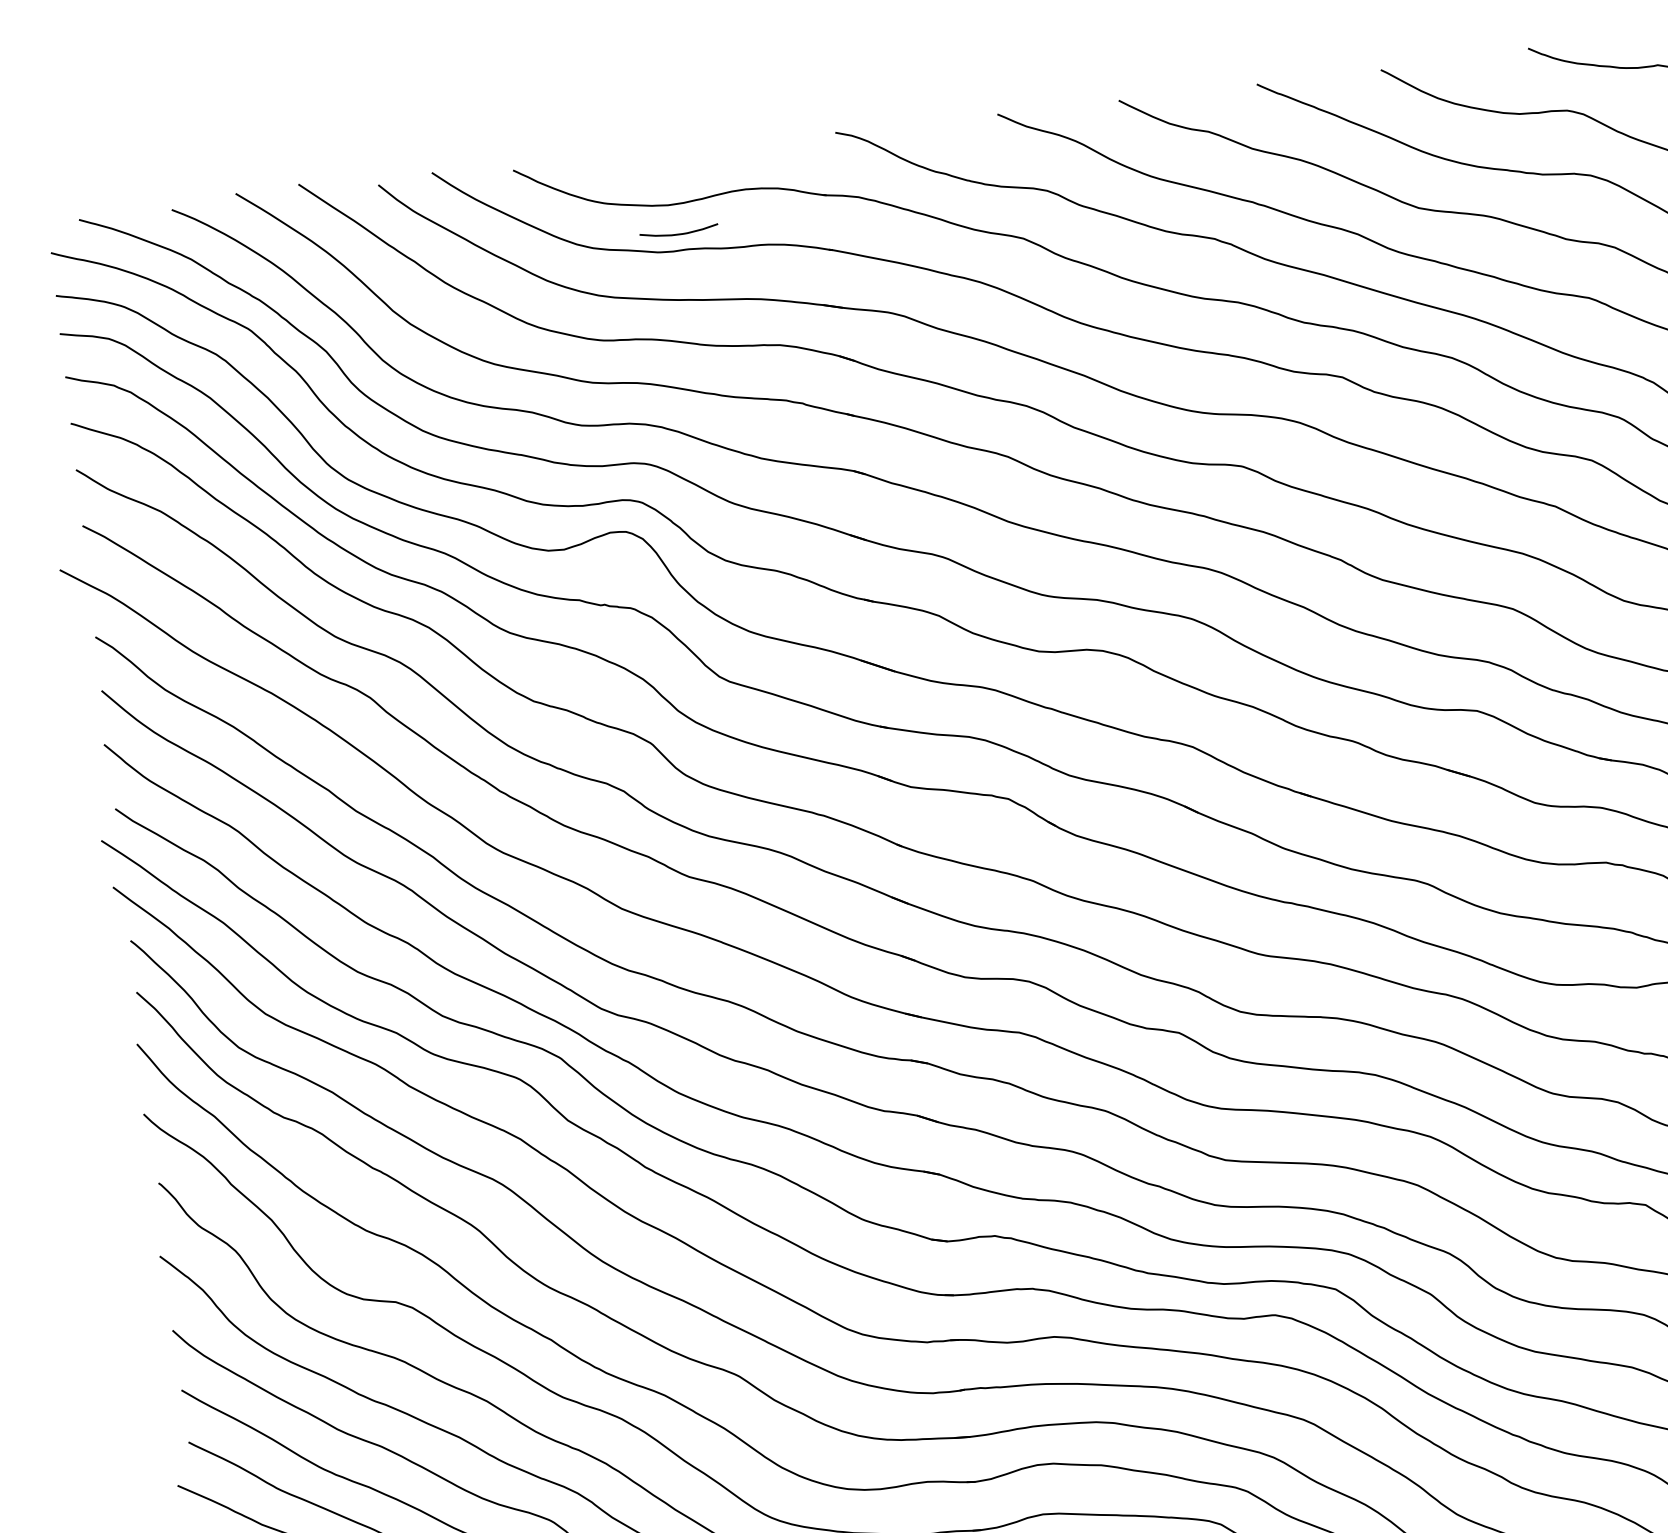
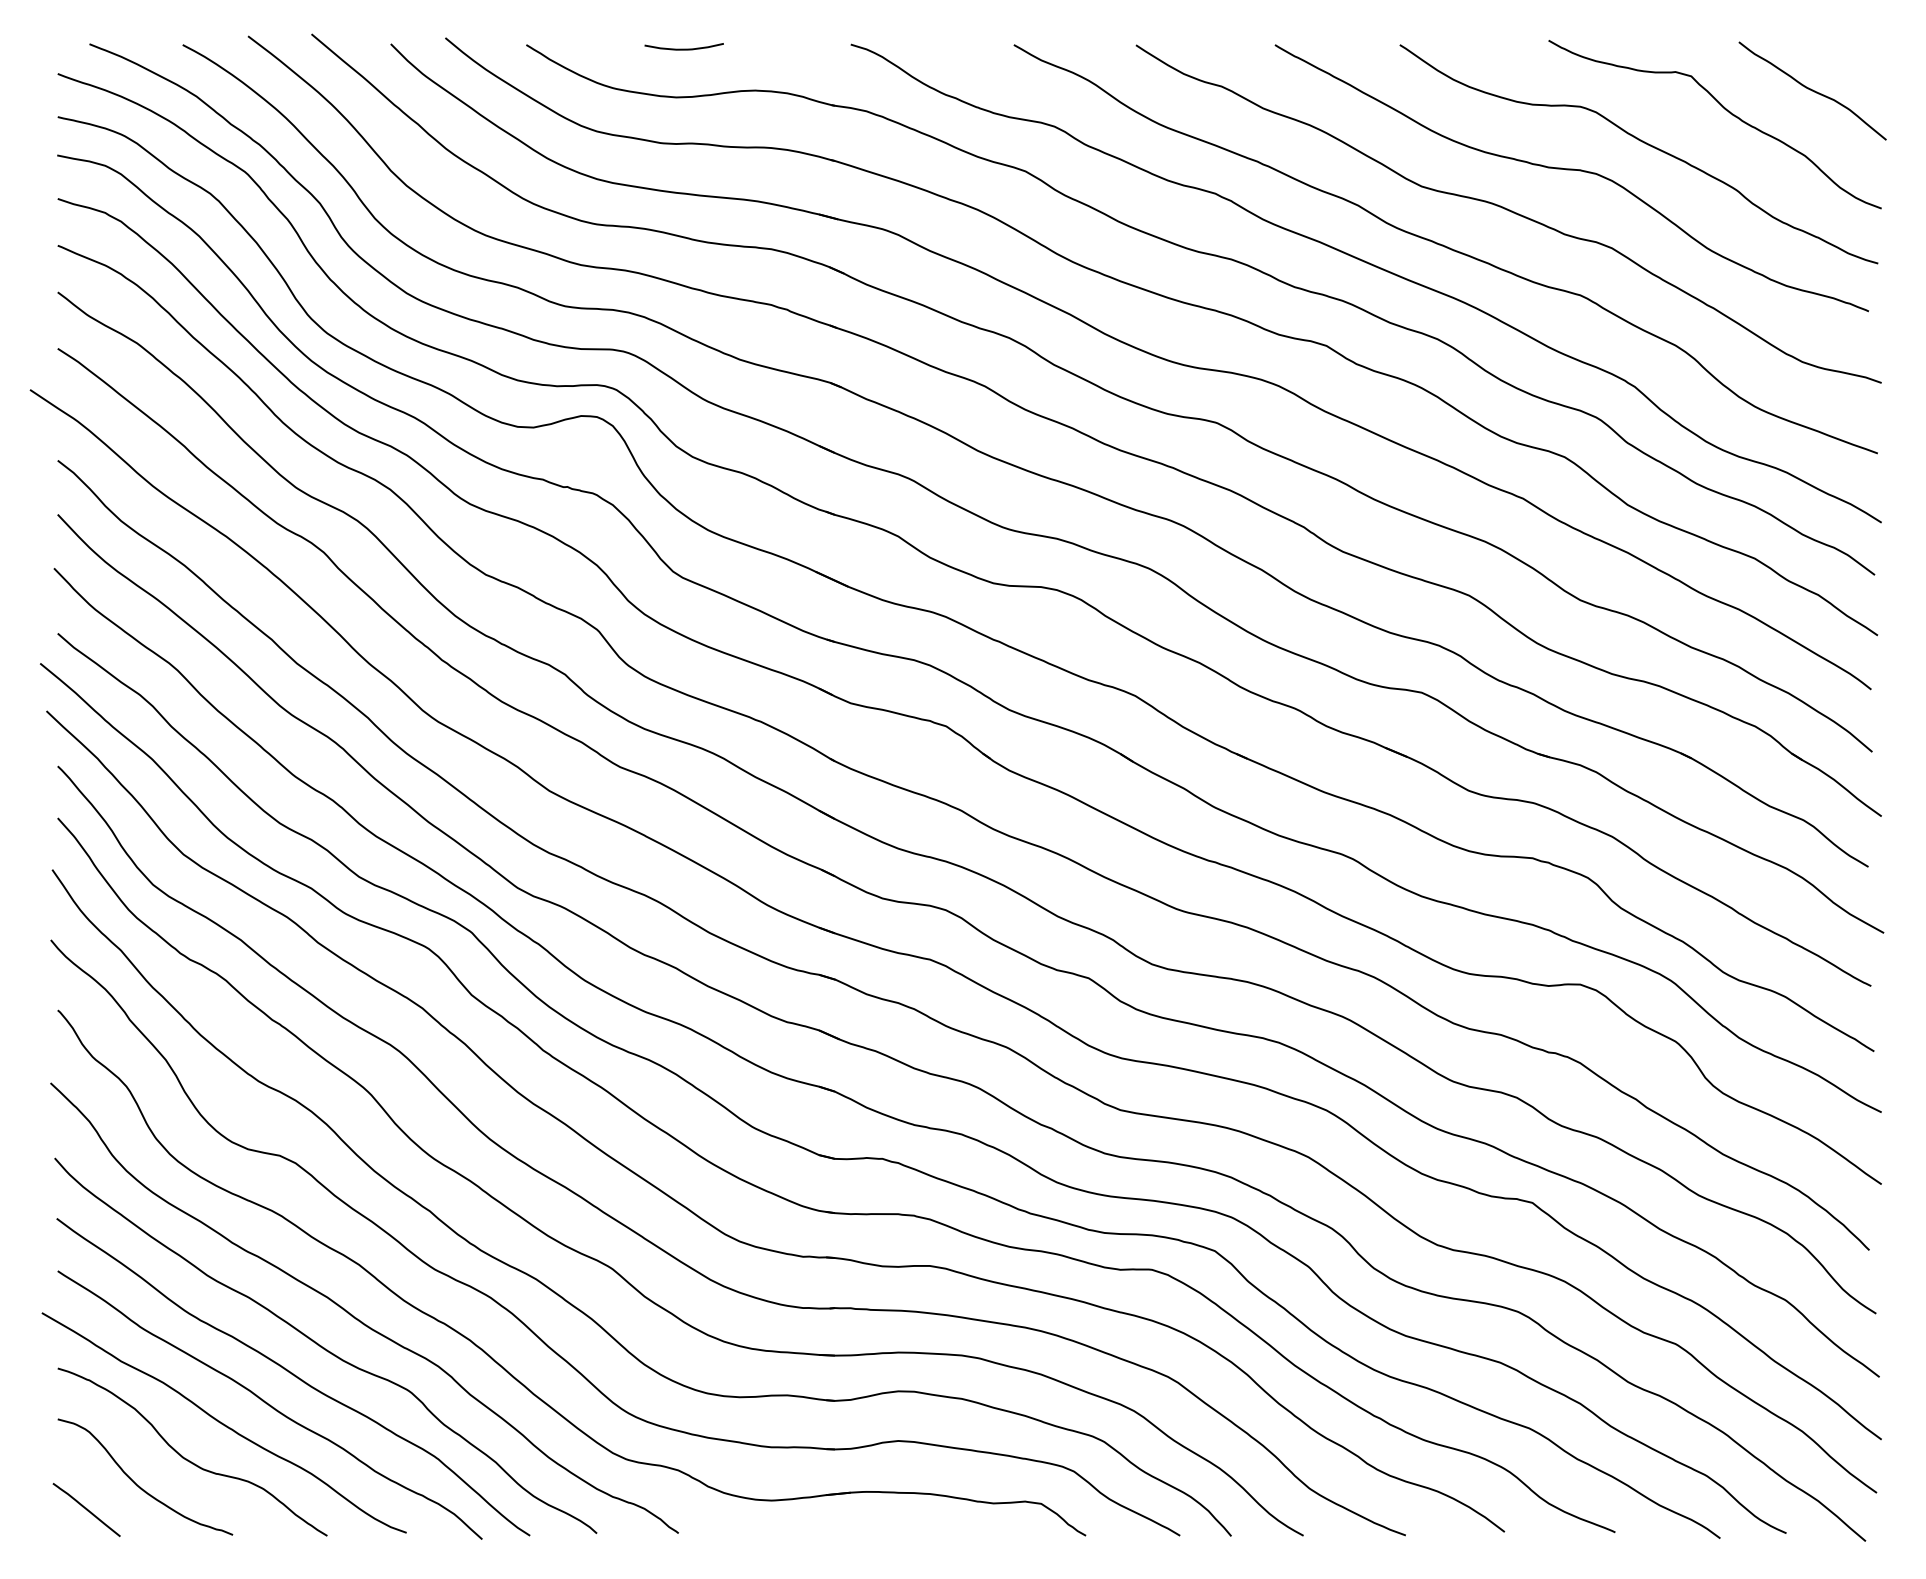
curve: (678, 233) -> (683, 48), moved

